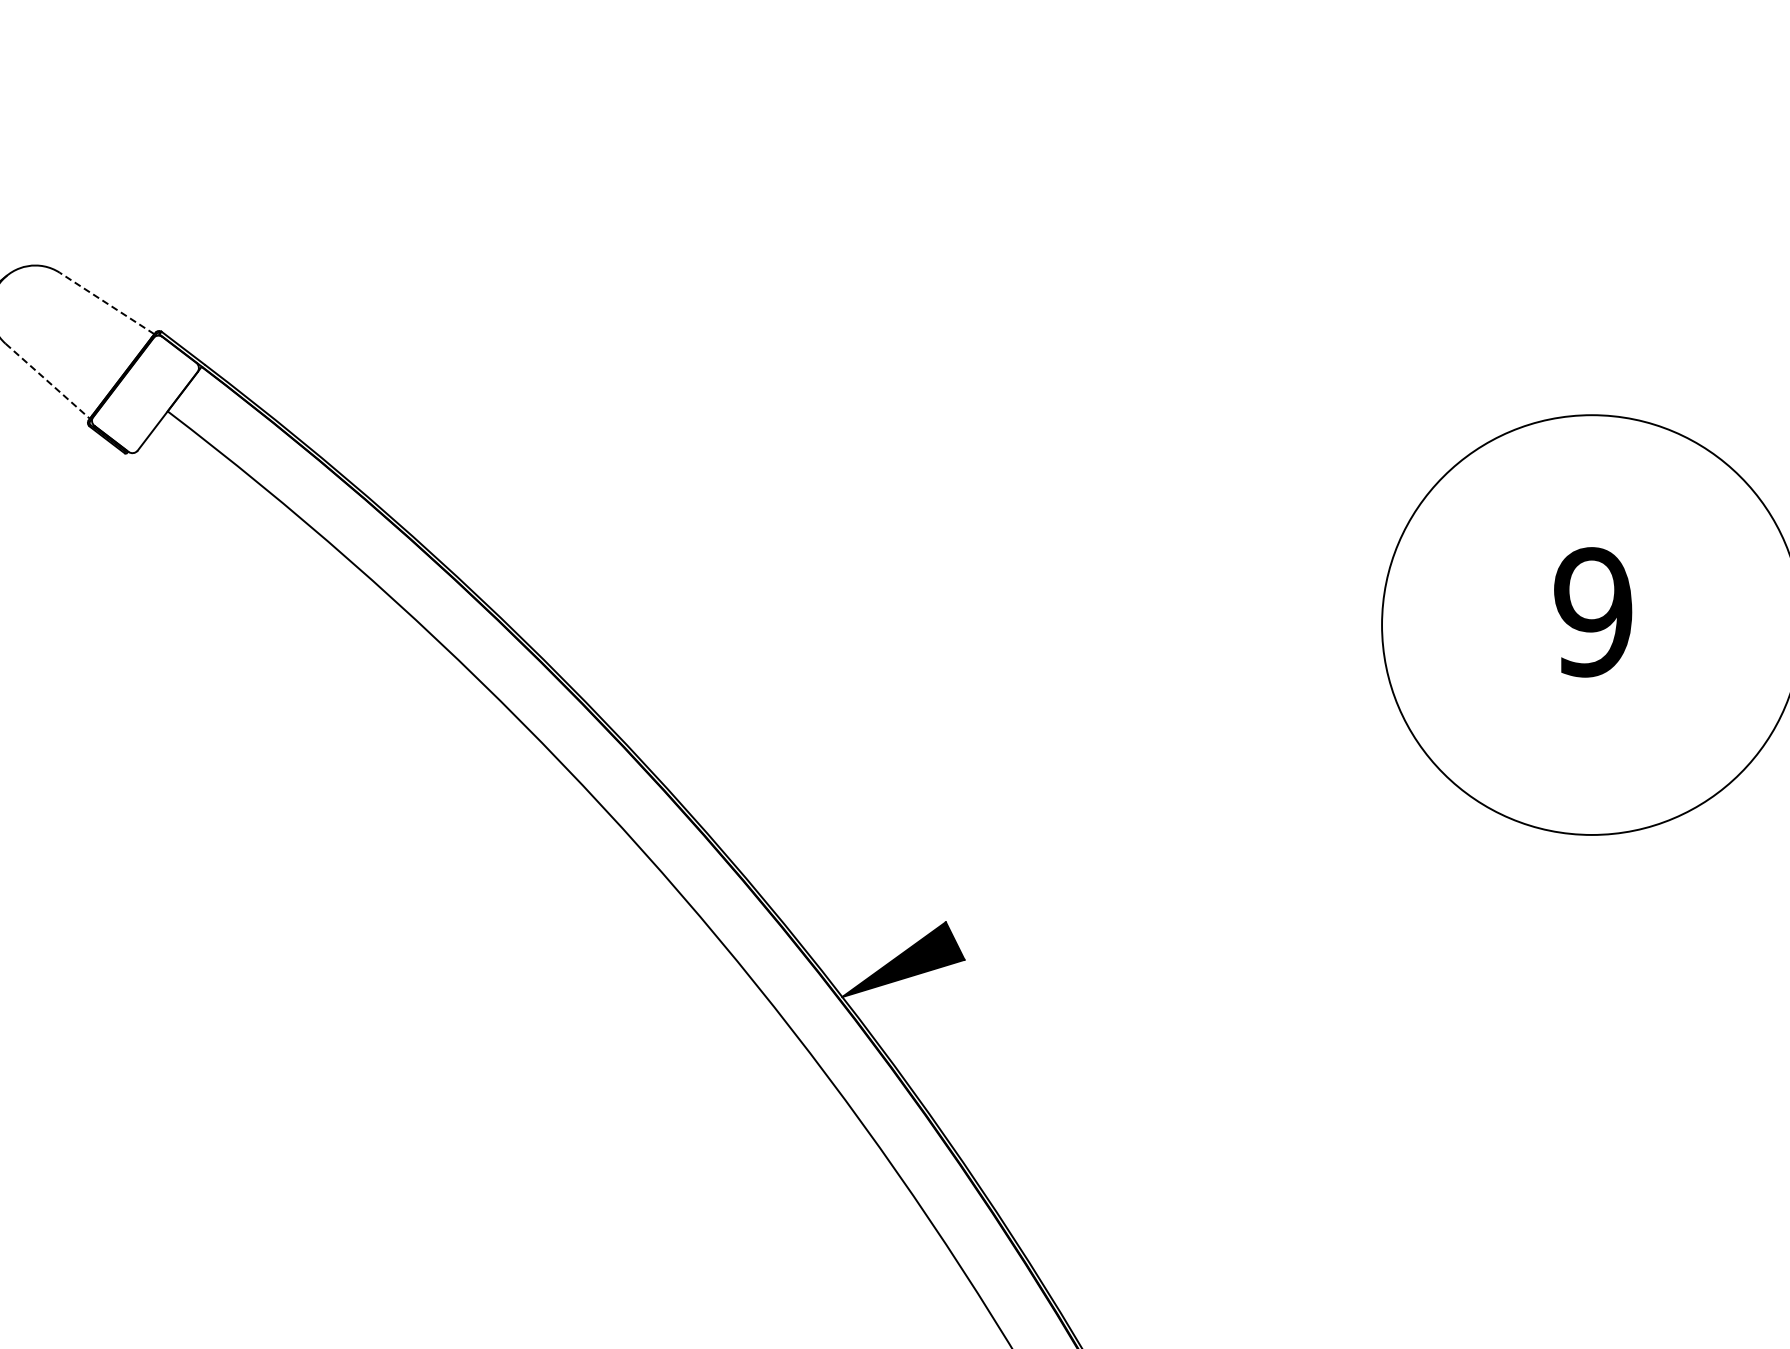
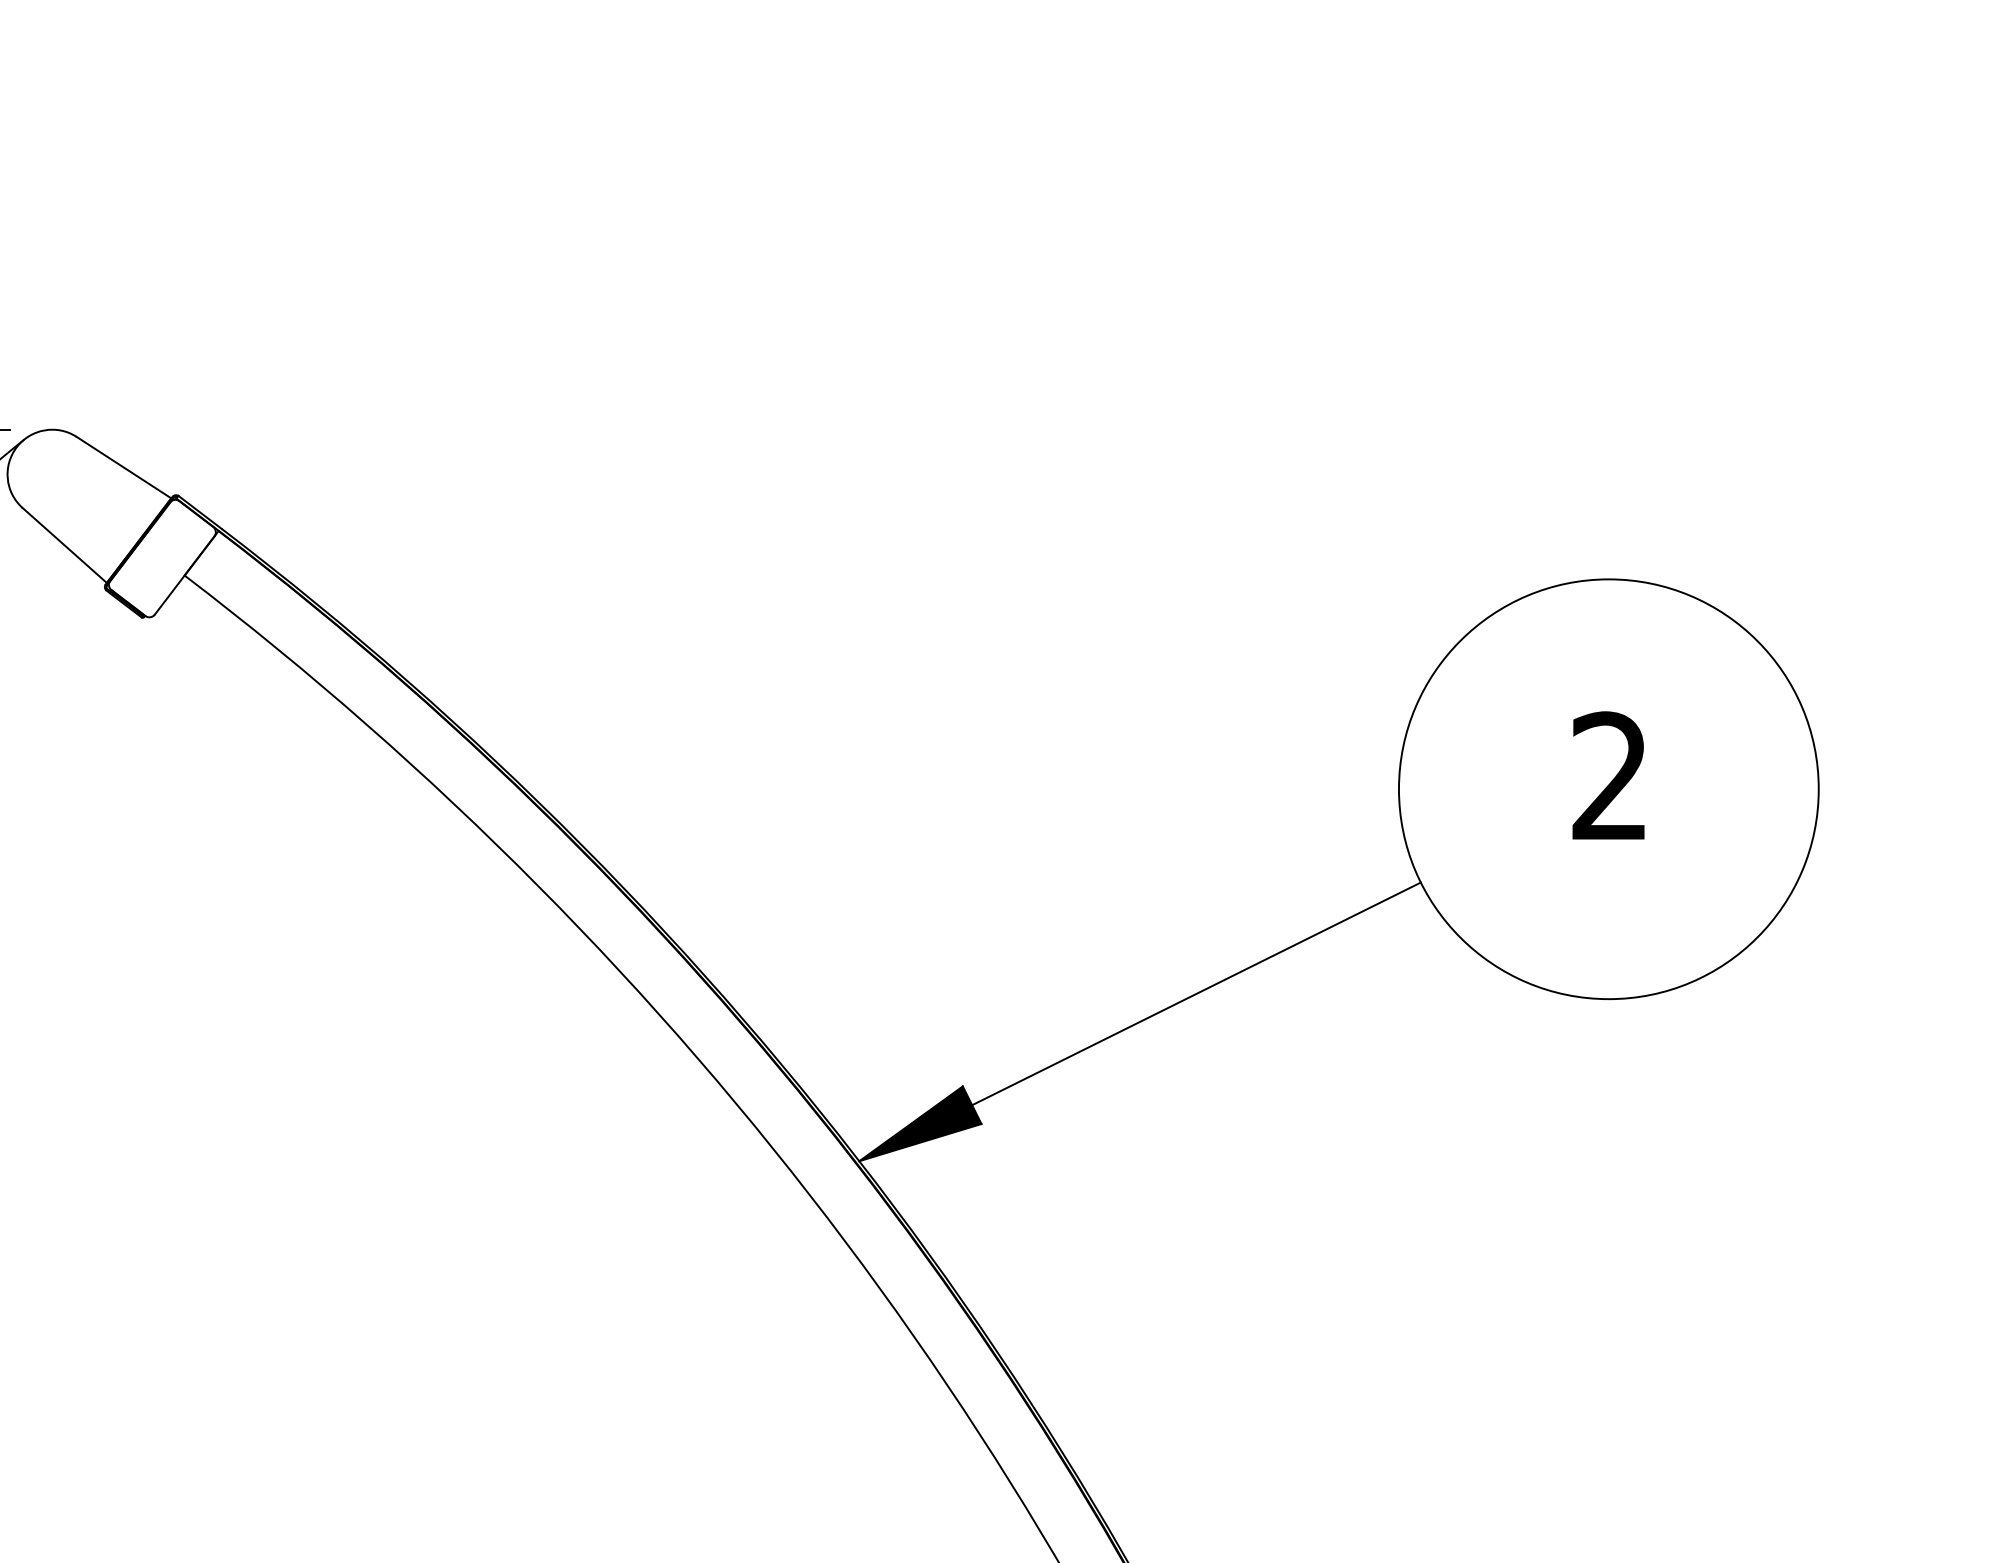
line: (106, 303) -> (123, 467), dashed -> solid
line: (48, 381) -> (65, 545), dashed -> solid
text: (1593, 612) -> (1610, 776), 9 -> 2
line: (1179, 829) -> (1196, 993), added

